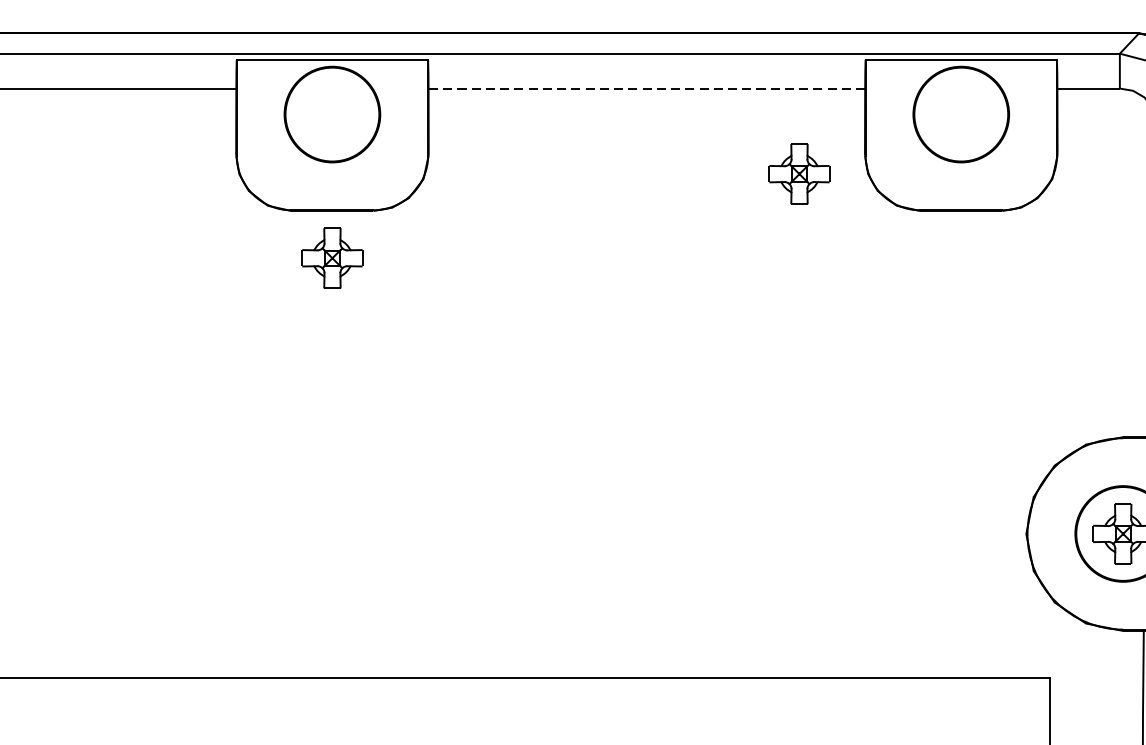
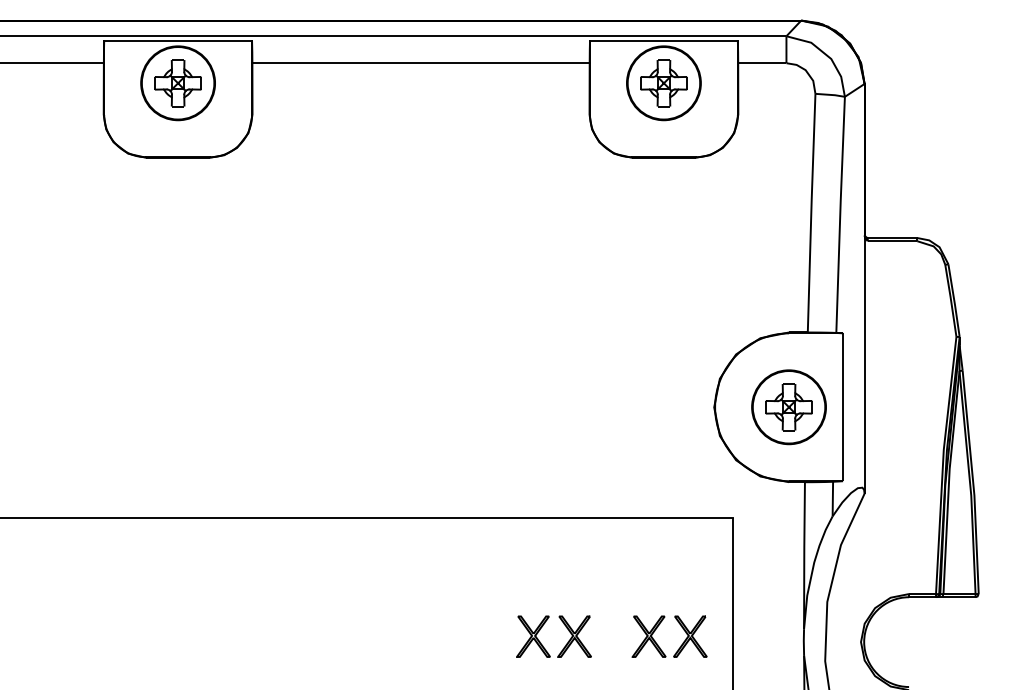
line: (647, 88) -> (421, 63), dashed -> solid
part: (798, 174) -> (663, 83), moved
part: (331, 258) -> (177, 83), moved

